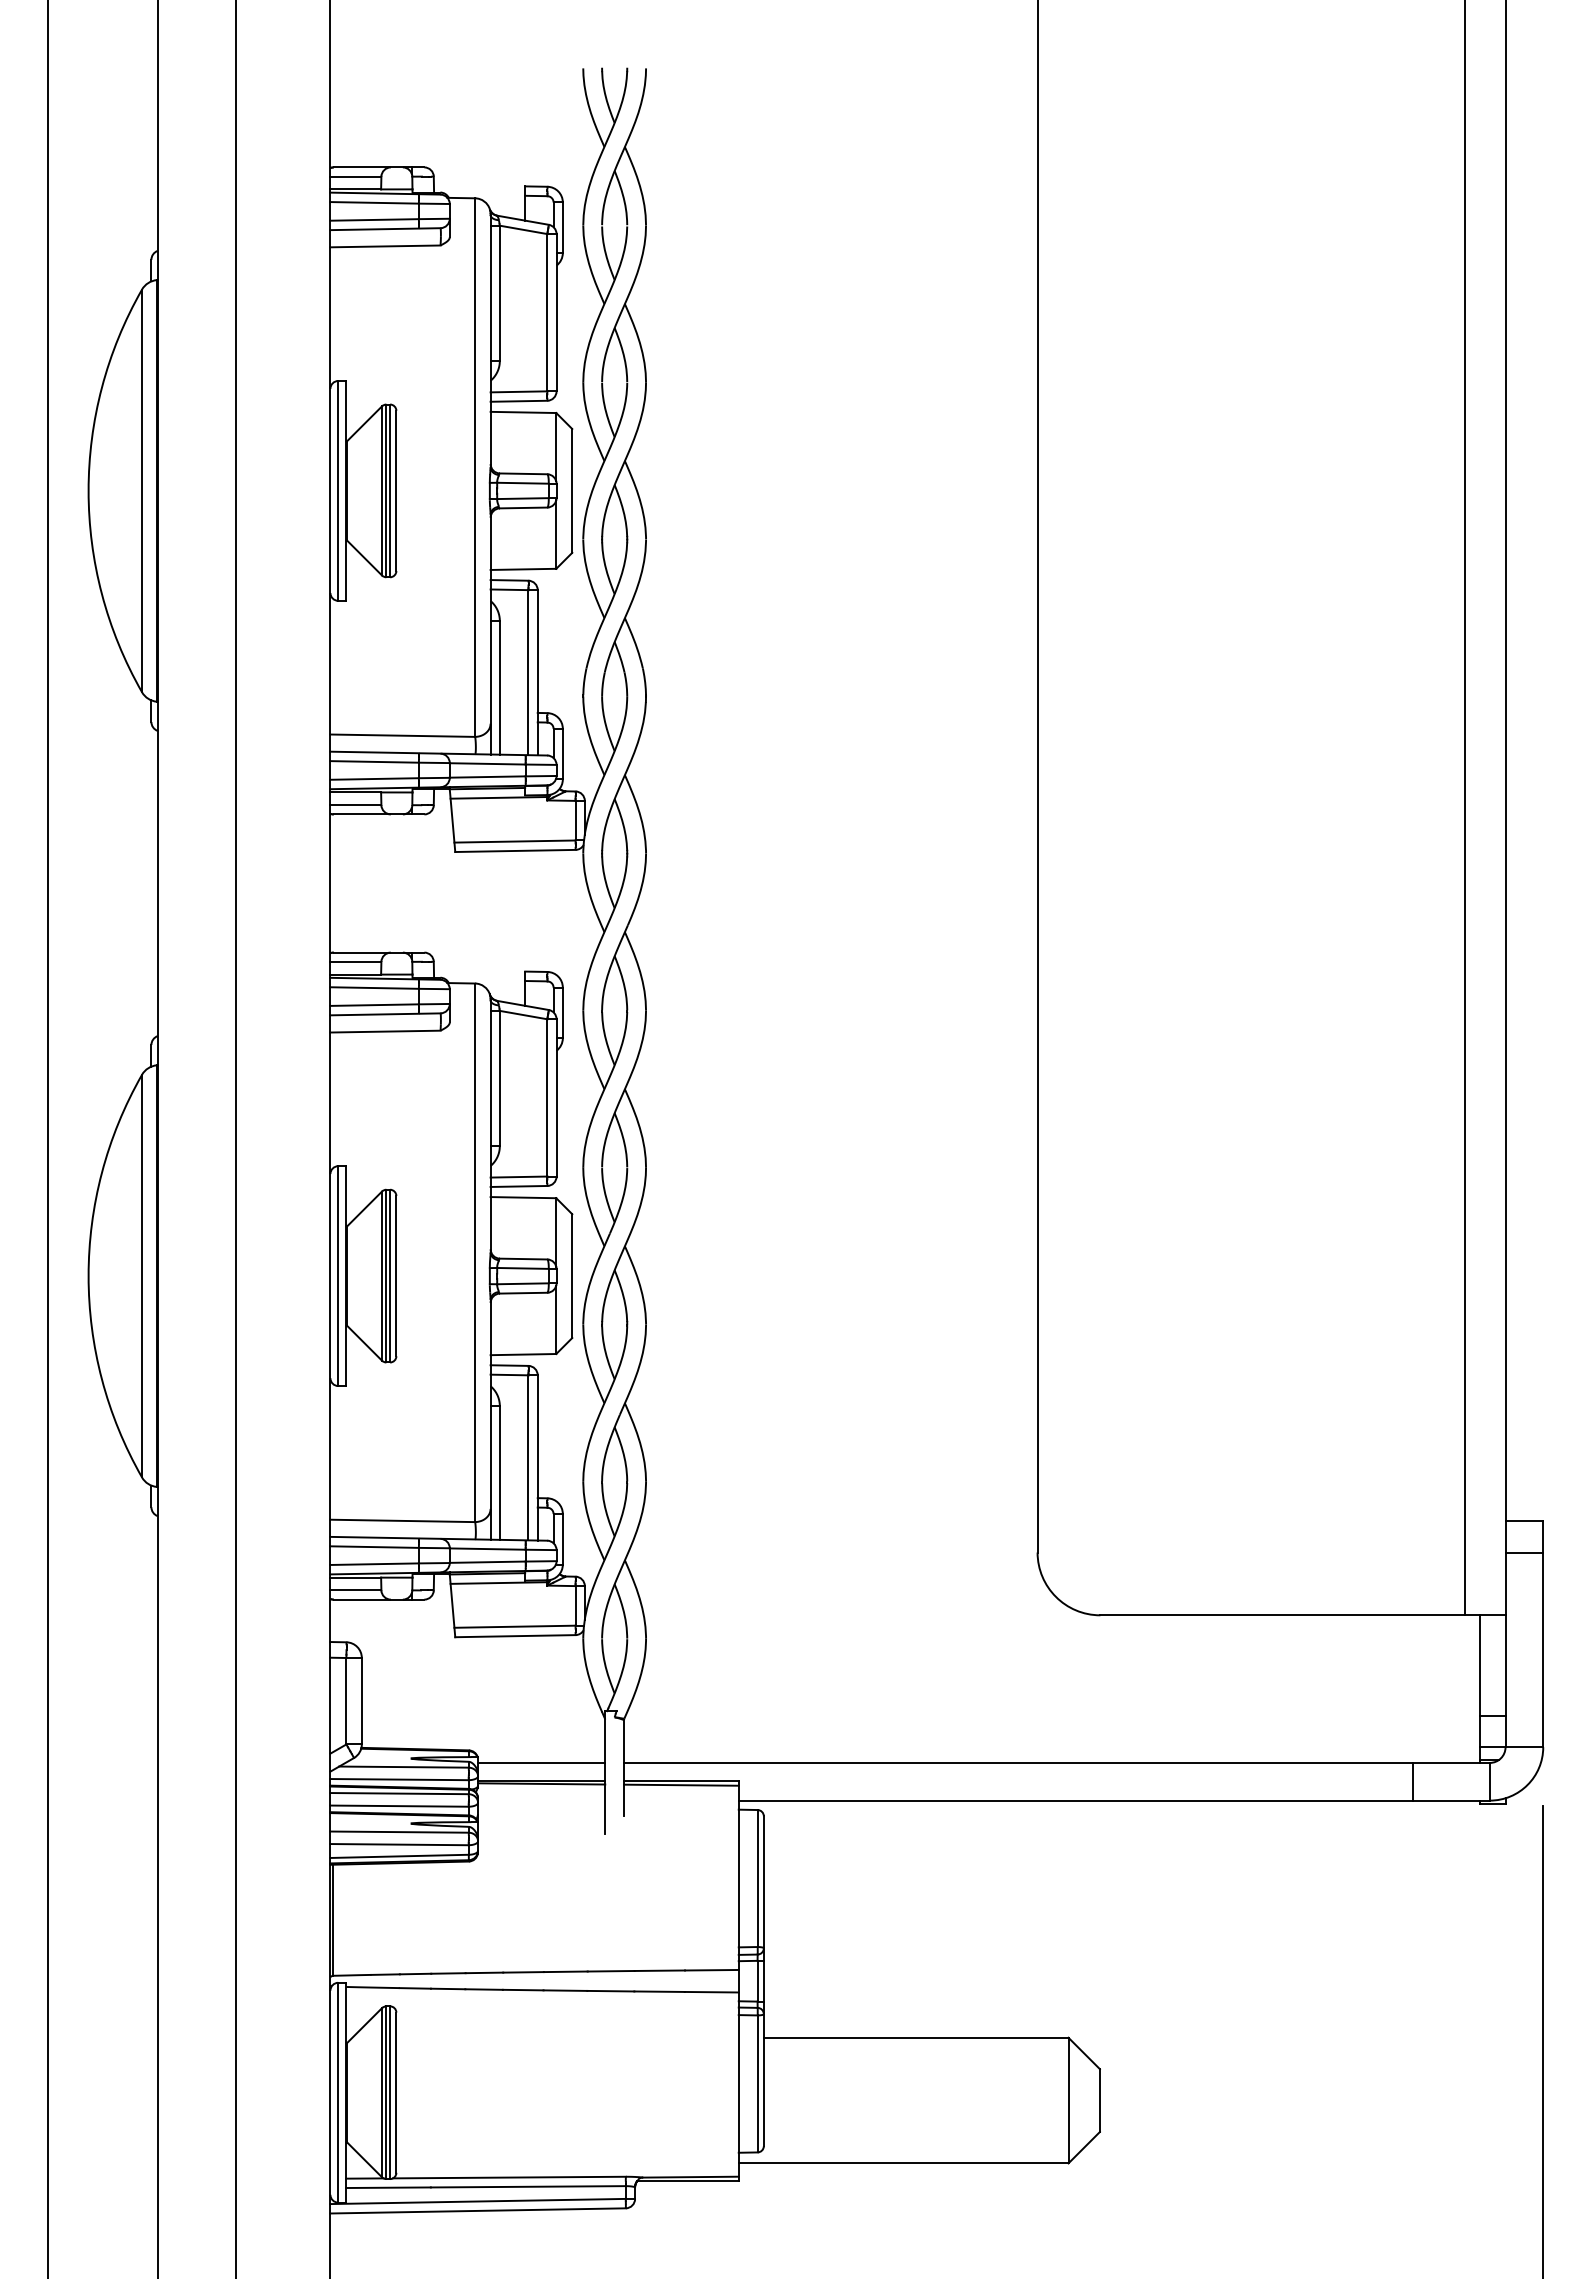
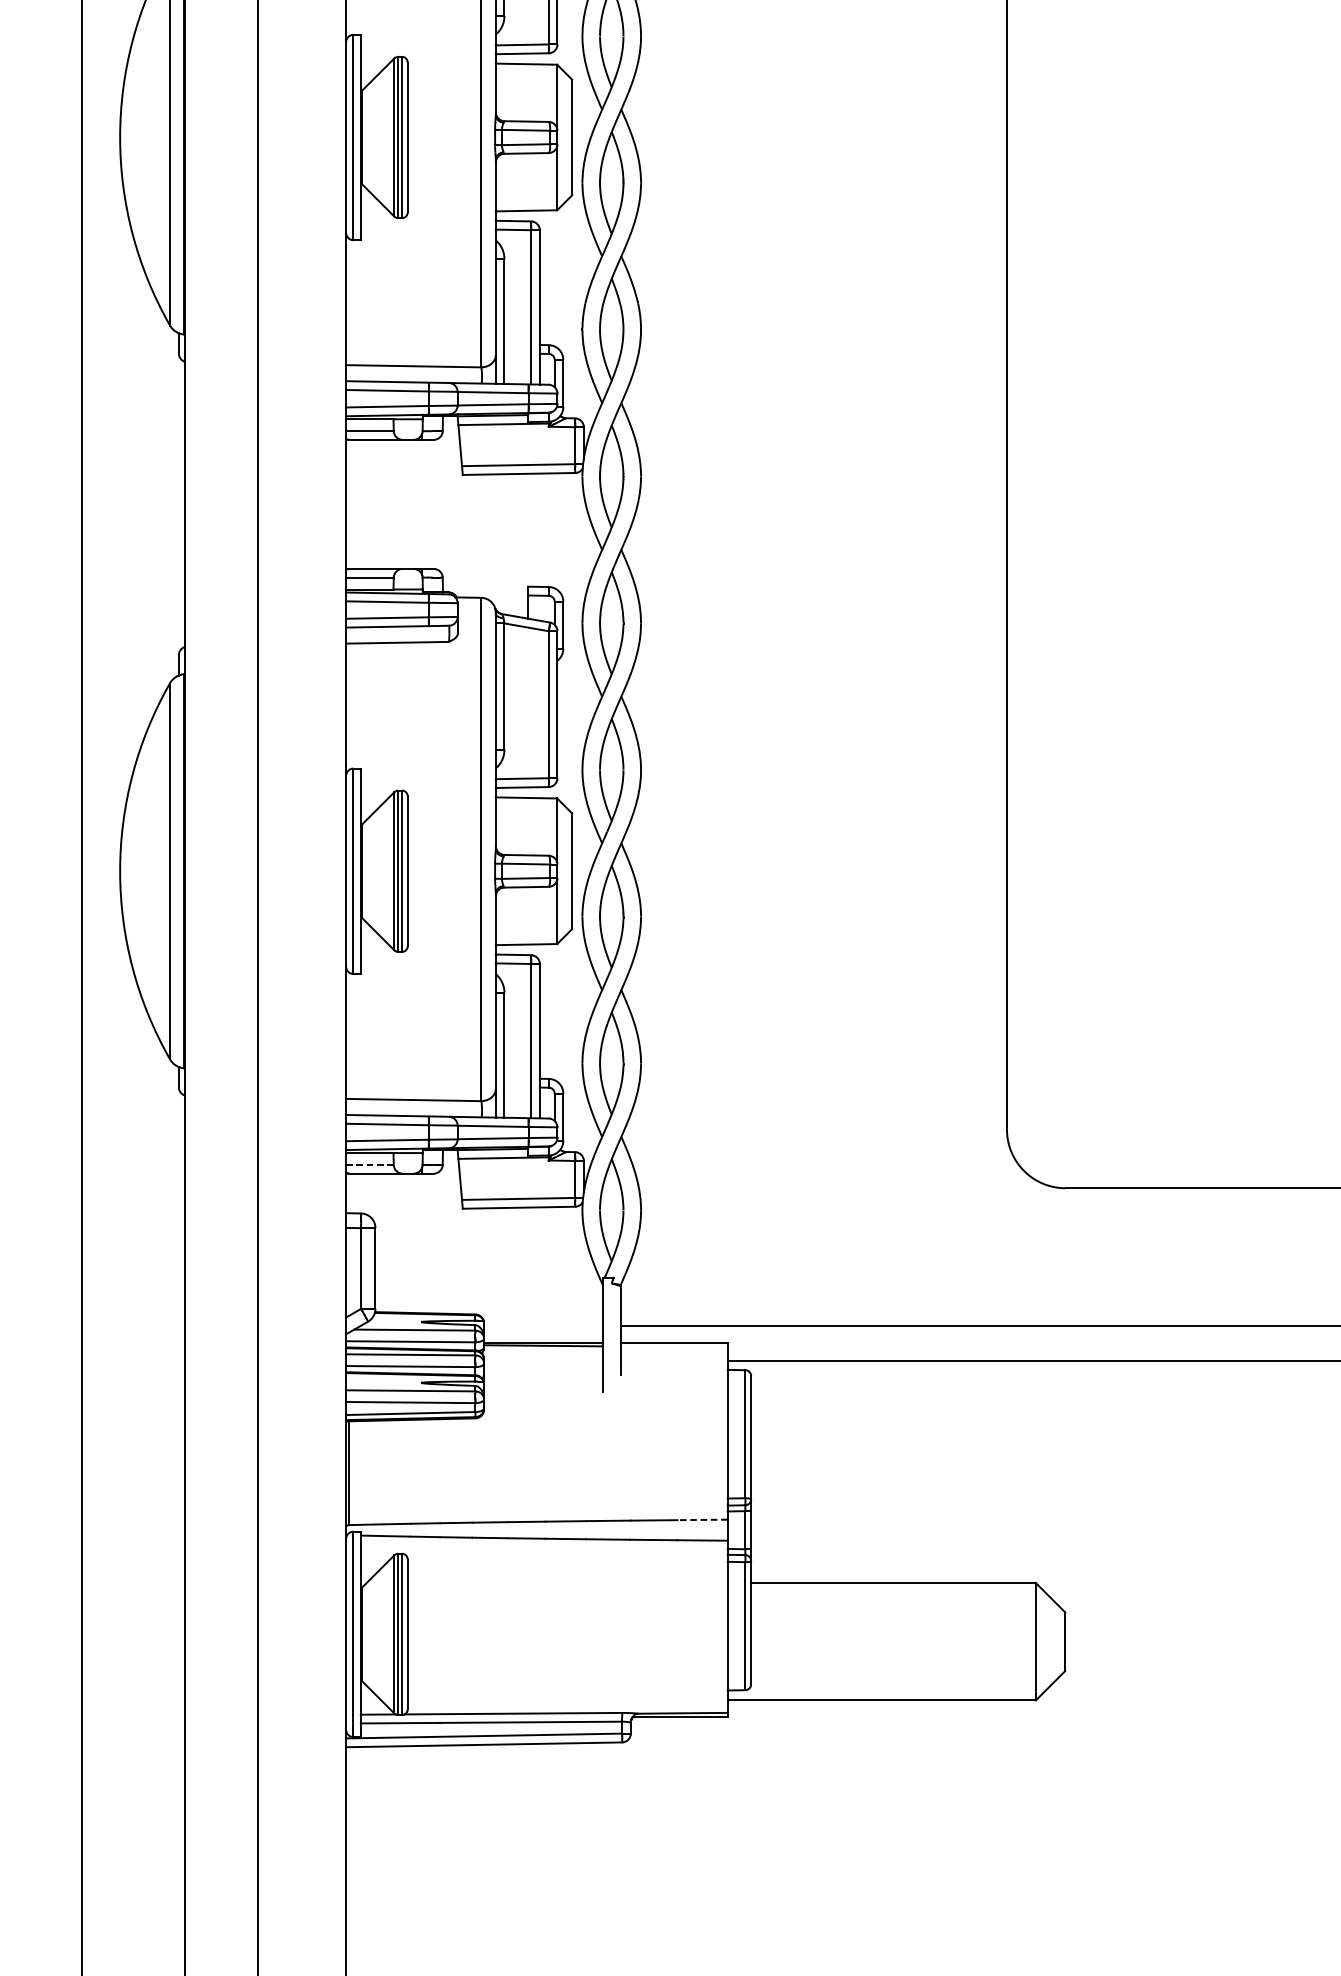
line: (355, 1590) -> (369, 1165), solid -> dashed
line: (541, 1762) -> (543, 1325), removed
line: (681, 1784) -> (674, 1346), removed
line: (711, 1970) -> (702, 1520), solid -> dashed

